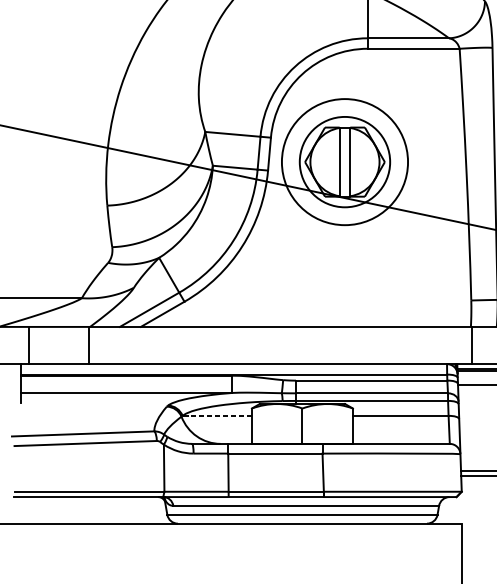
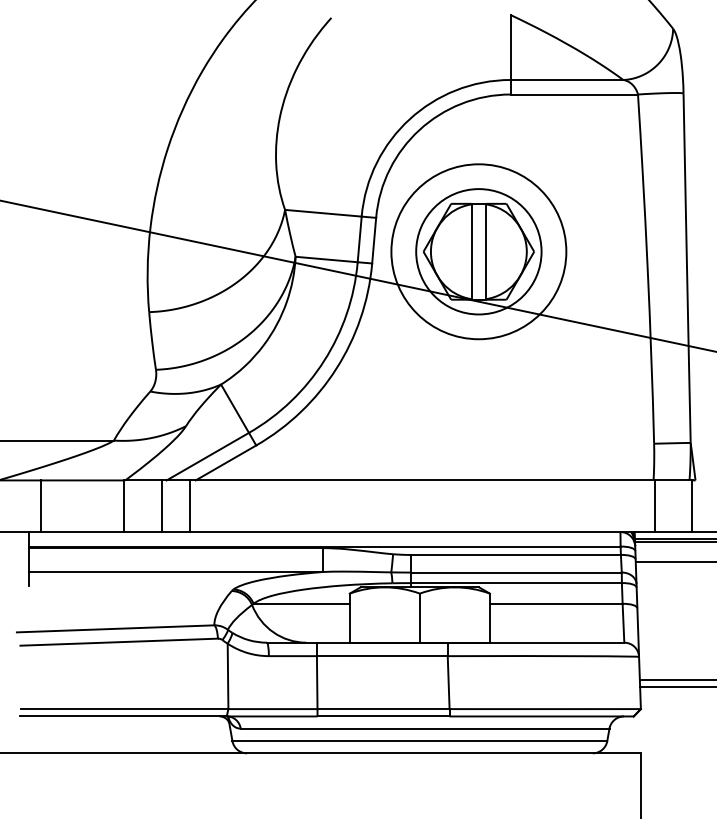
line: (116, 345) -> (162, 506), added
line: (136, 345) -> (189, 506), added
line: (217, 415) -> (301, 603), dashed -> solid

